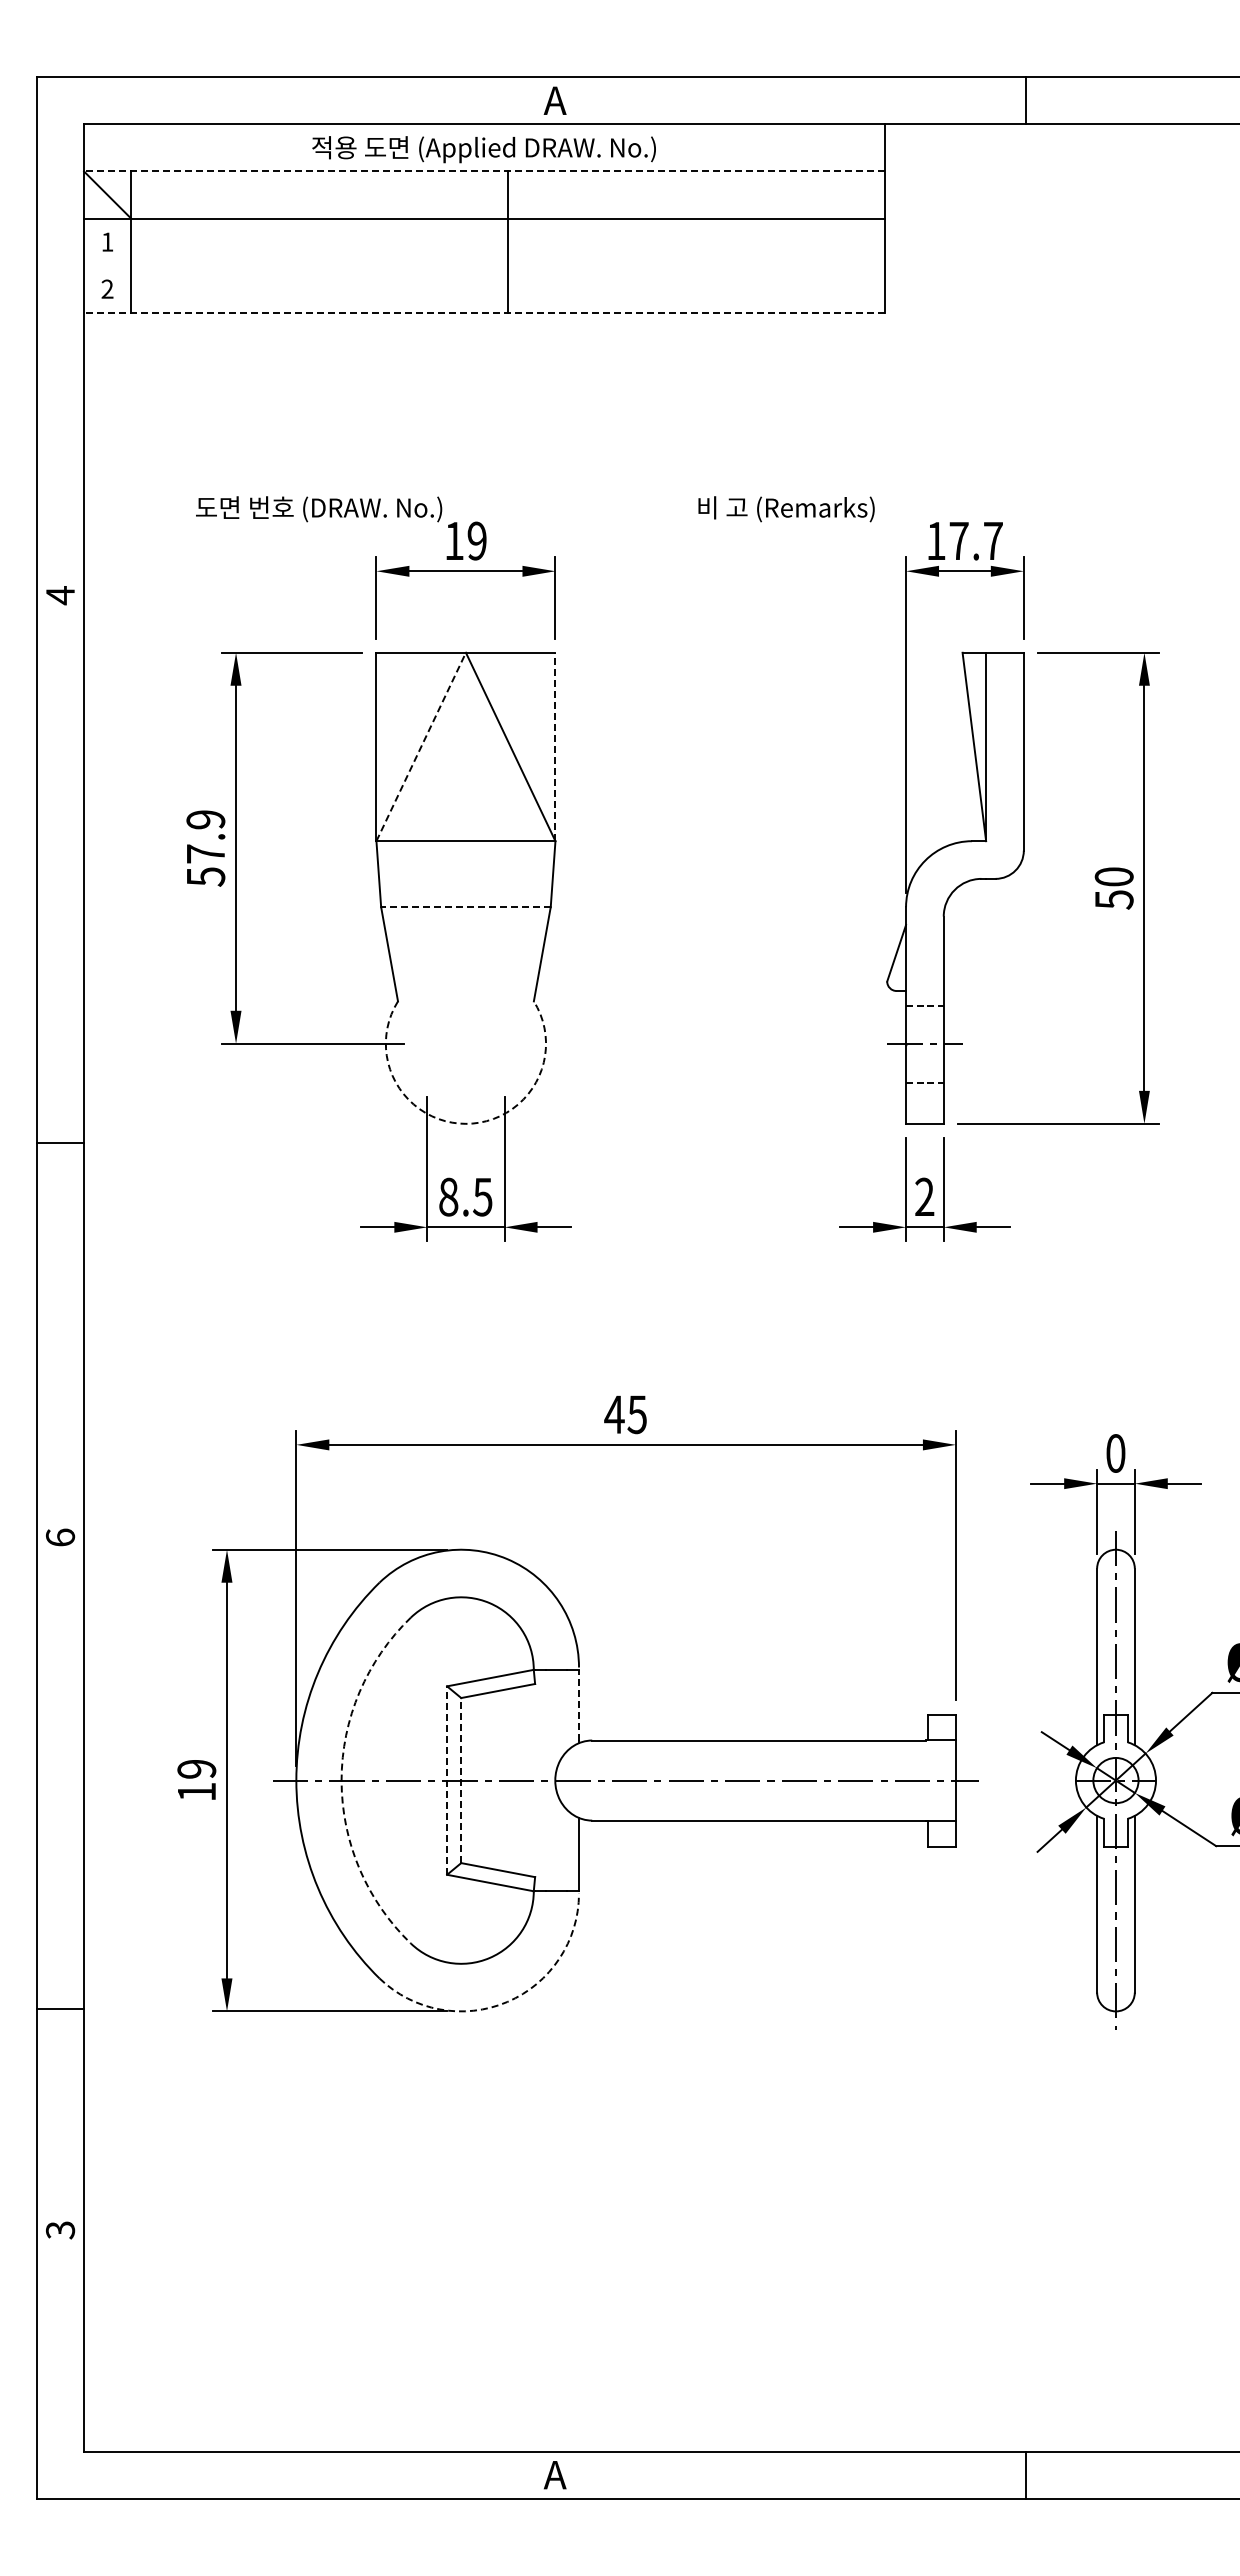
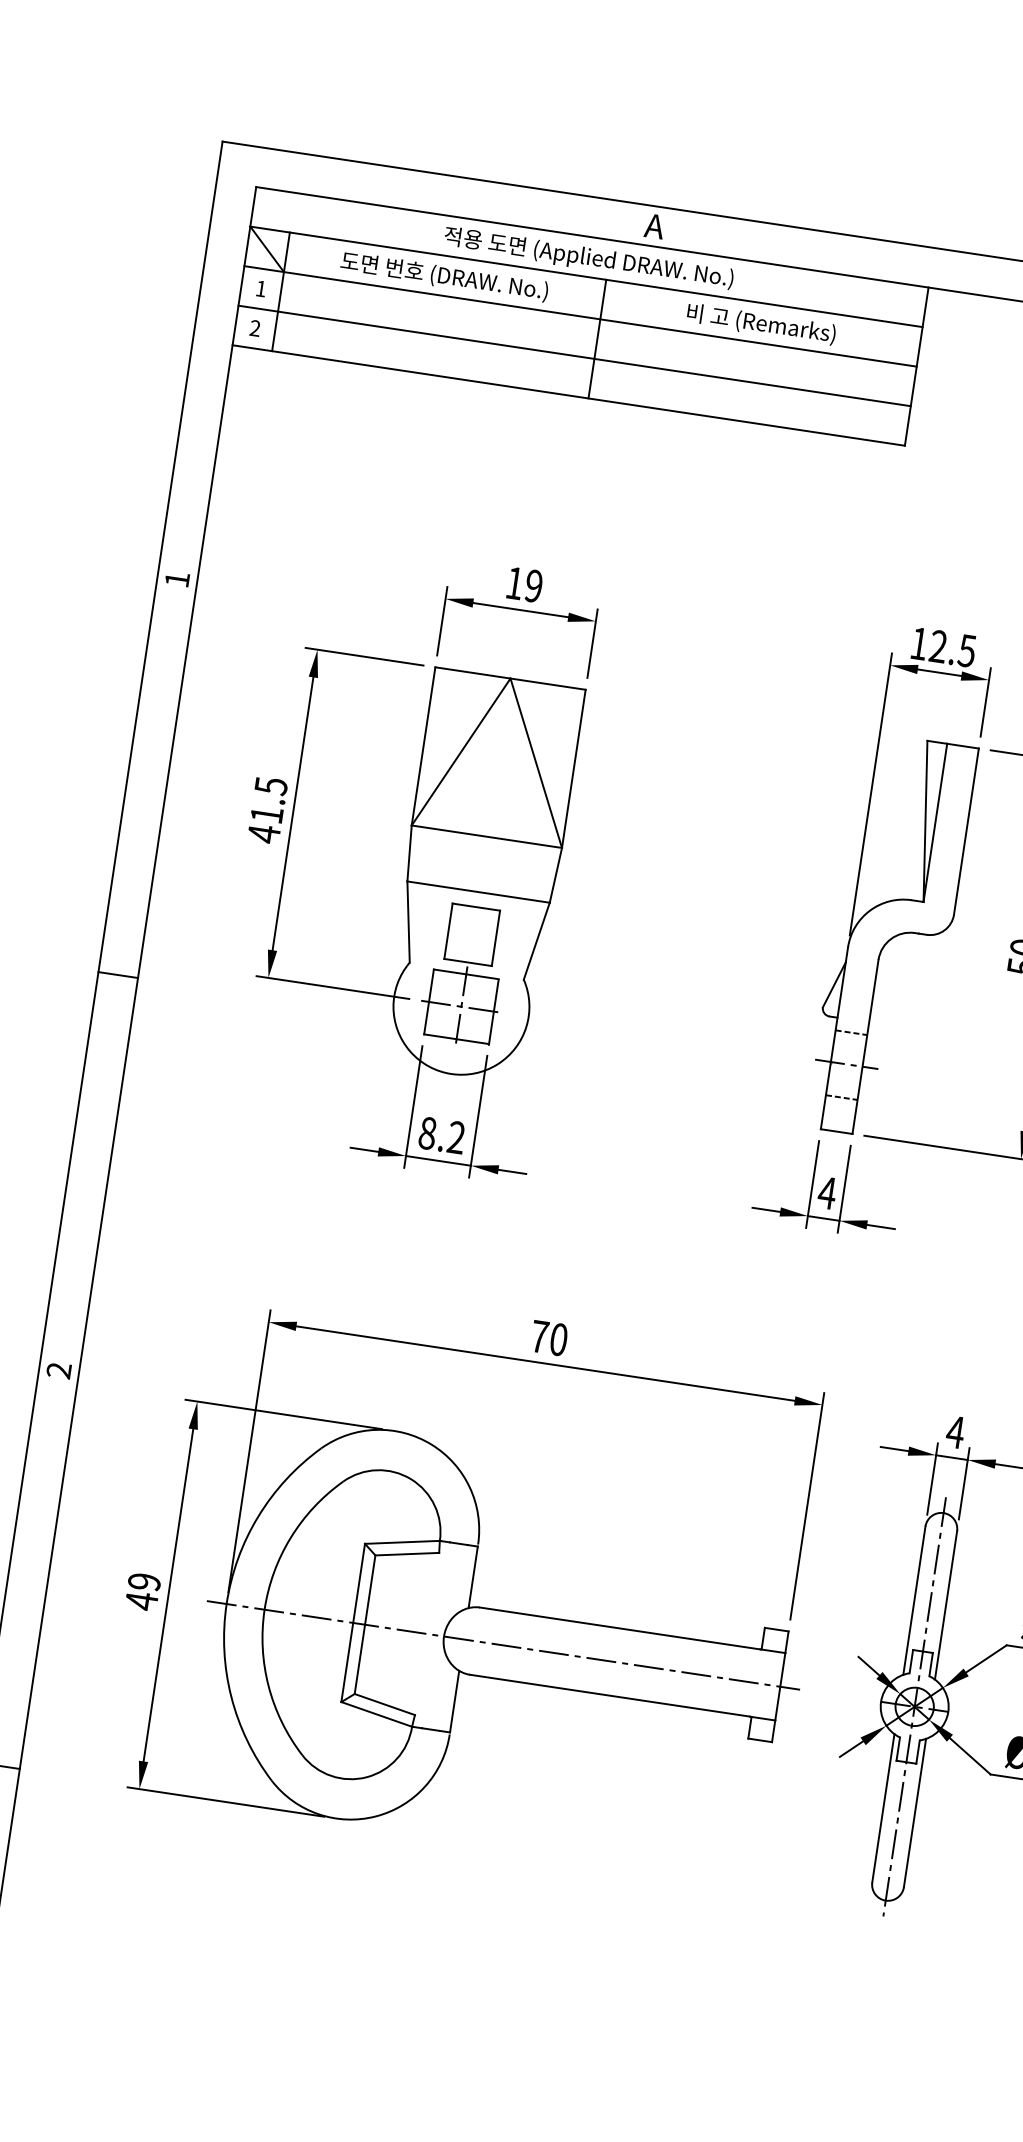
line: (484, 171) -> (586, 276), dashed -> solid
line: (484, 265) -> (574, 355), added
line: (484, 312) -> (568, 395), dashed -> solid
text: (319, 509) -> (444, 277), moved
text: (786, 509) -> (761, 324), moved
text: (975, 540) -> (952, 648), 17.7 -> 12.5
text: (60, 595) -> (177, 579), 4 -> 1
line: (421, 746) -> (461, 751), dashed -> solid
line: (555, 746) -> (573, 768), dashed -> solid
text: (205, 848) -> (267, 810), 57.9 -> 41.5
line: (465, 907) -> (478, 892), dashed -> solid
part: (463, 1005) -> (464, 974), added
arc: (465, 1123) -> (451, 1073), dashed -> solid
line: (60, 1142) -> (118, 974), moved
text: (482, 1196) -> (456, 1137), 8.5 -> 8.2
text: (924, 1196) -> (827, 1192), 2 -> 4
text: (625, 1414) -> (548, 1338), 45 -> 70
text: (1115, 1453) -> (955, 1432), 0 -> 4
text: (60, 1537) -> (59, 1370), 6 -> 2
line: (579, 1705) -> (473, 1576), dashed -> solid
arc: (341, 1780) -> (264, 1609), dashed -> solid
line: (447, 1780) -> (353, 1622), dashed -> solid
line: (461, 1780) -> (365, 1624), dashed -> solid
text: (196, 1791) -> (141, 1600), 19 -> 49
arc: (507, 2002) -> (376, 1816), dashed -> solid

